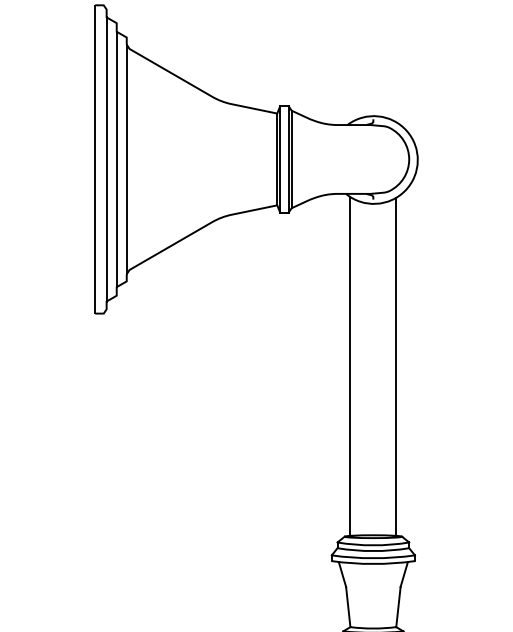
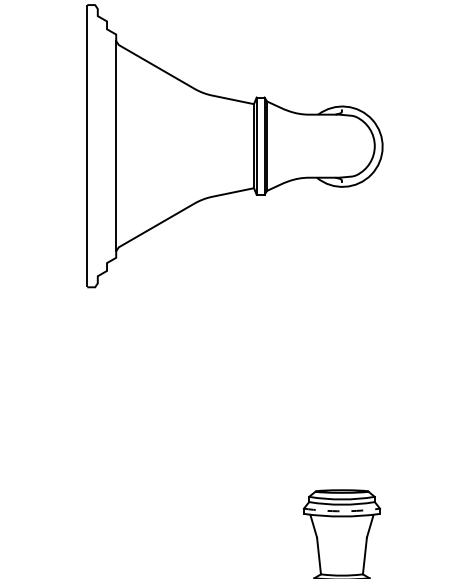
line: (106, 159) -> (97, 146), removed
line: (116, 159) -> (106, 146), removed
line: (350, 366) -> (321, 335), removed
line: (396, 366) -> (363, 335), removed
arc: (373, 558) -> (342, 511), solid -> dashed

